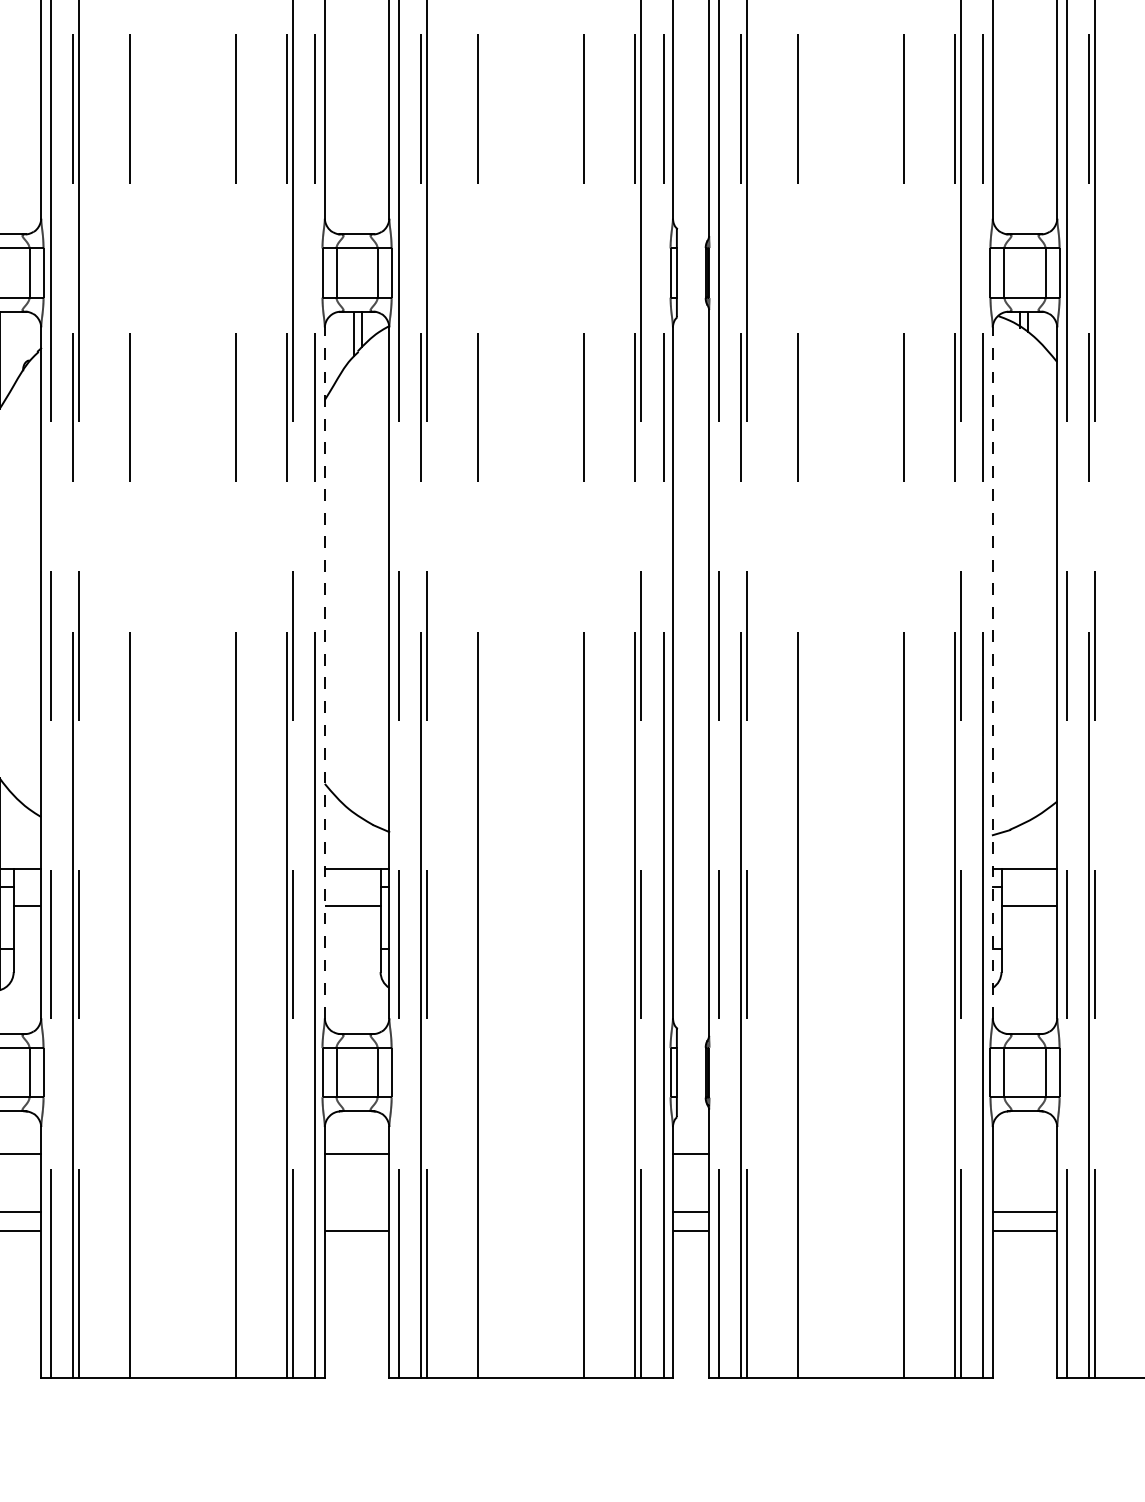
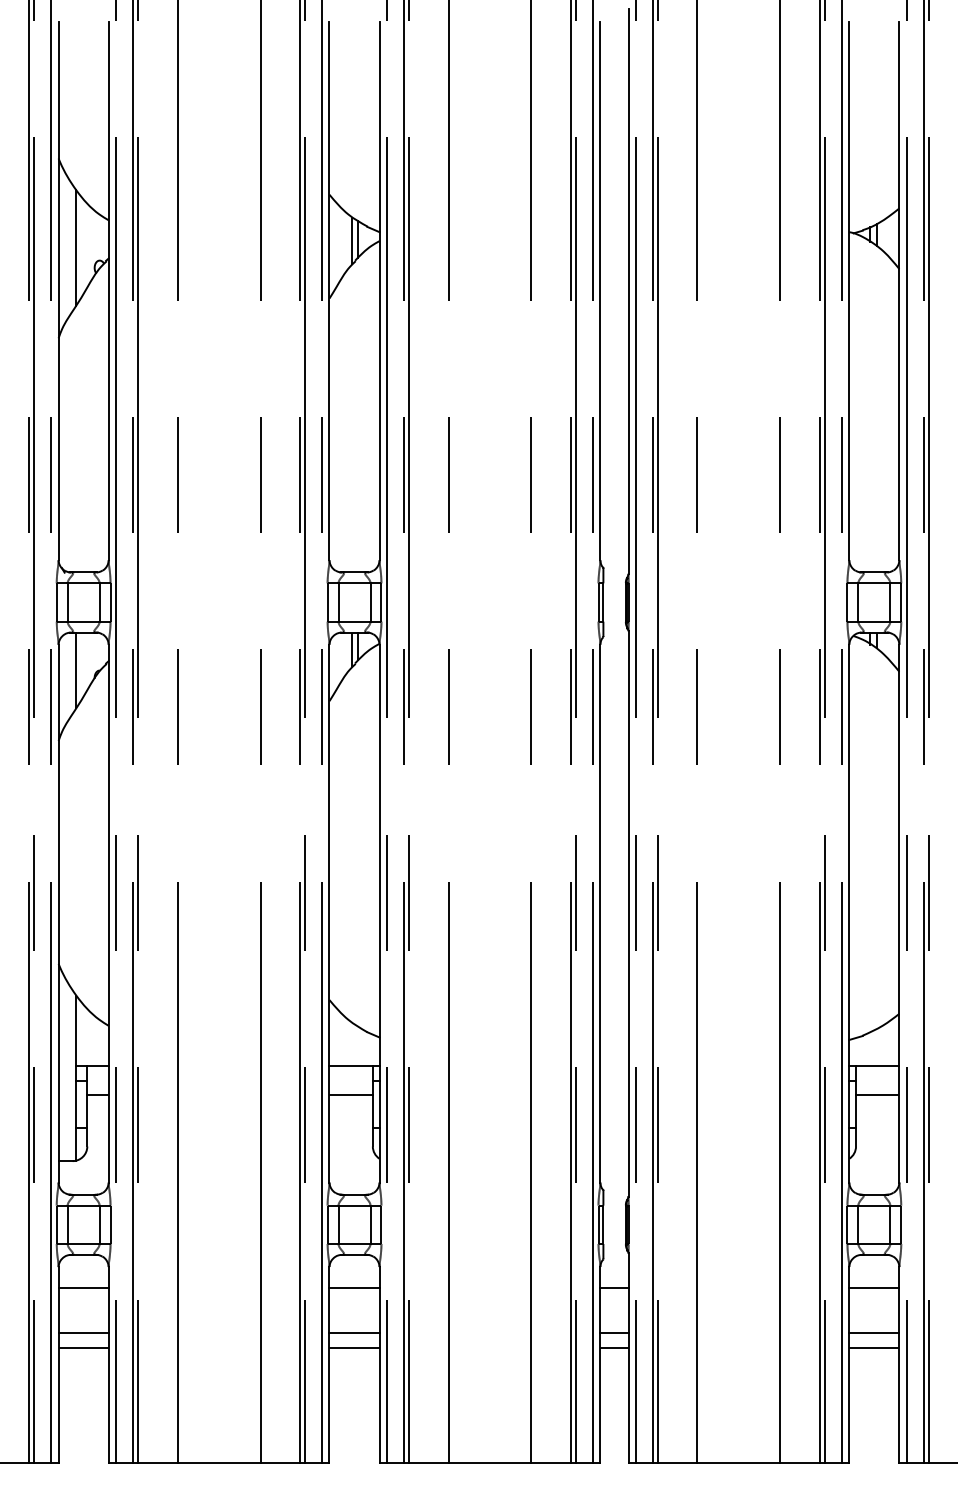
line: (324, 672) -> (329, 913), dashed -> solid
line: (993, 672) -> (849, 913), dashed -> solid
line: (1025, 1153) -> (874, 1287), added
line: (357, 1212) -> (354, 1333), added

